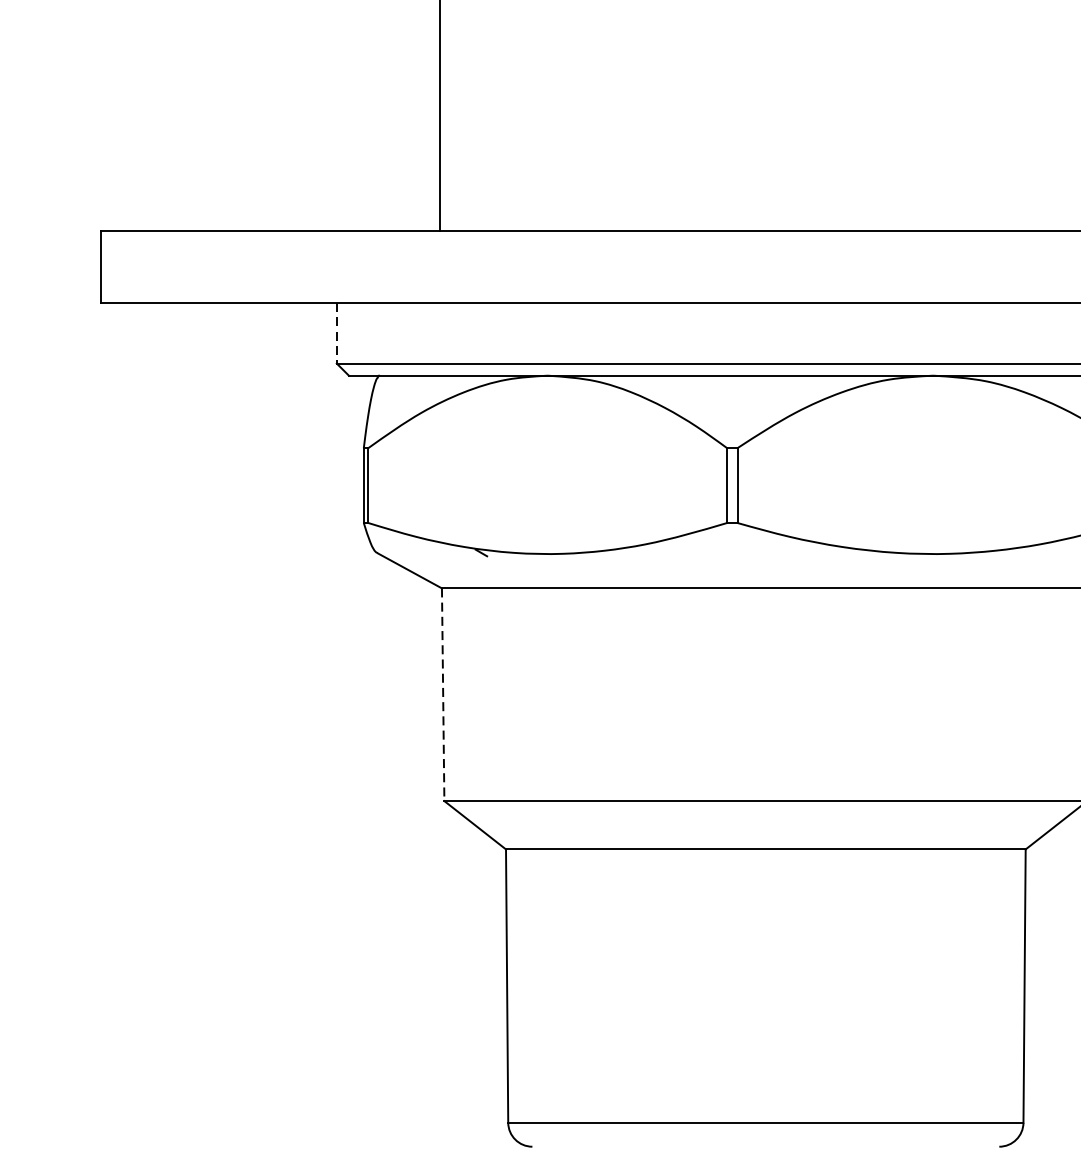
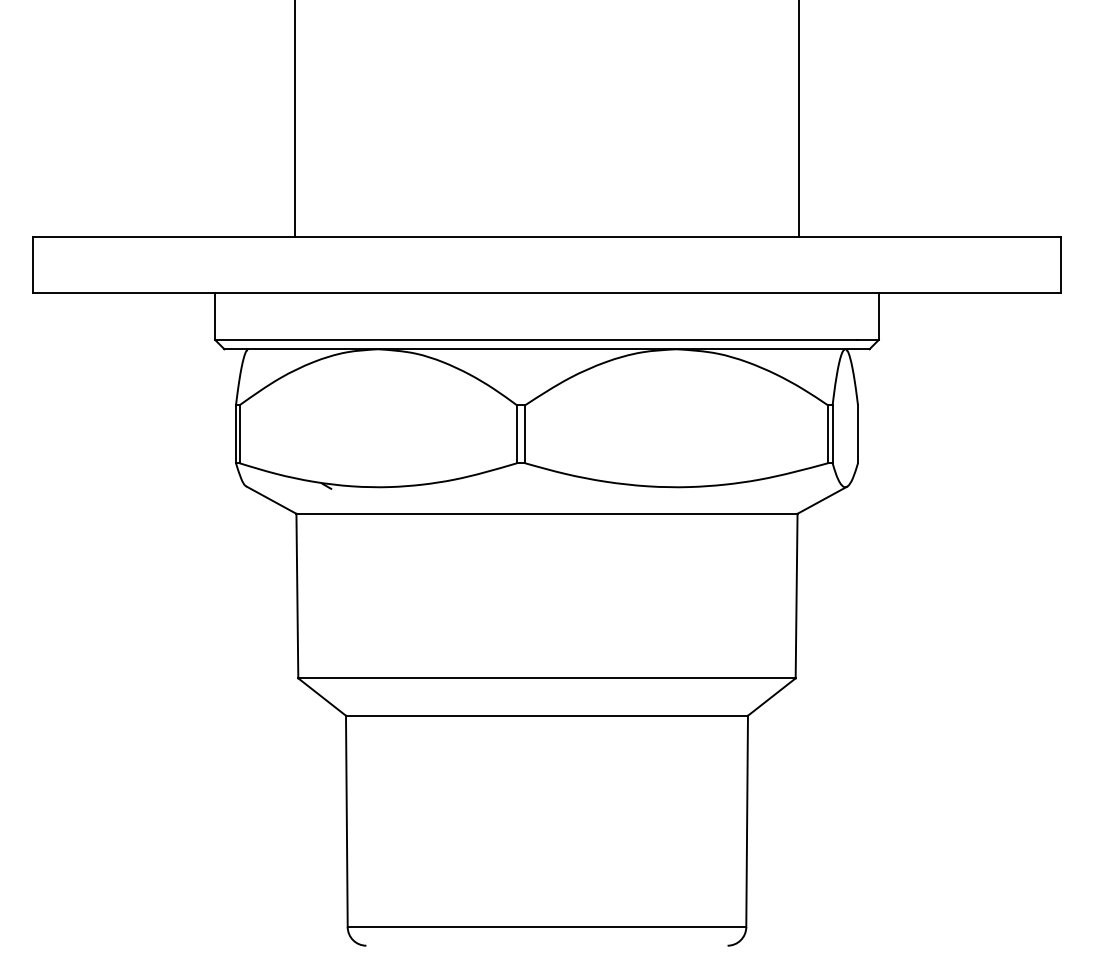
line: (337, 334) -> (215, 317), dashed -> solid
line: (443, 695) -> (297, 596), dashed -> solid

